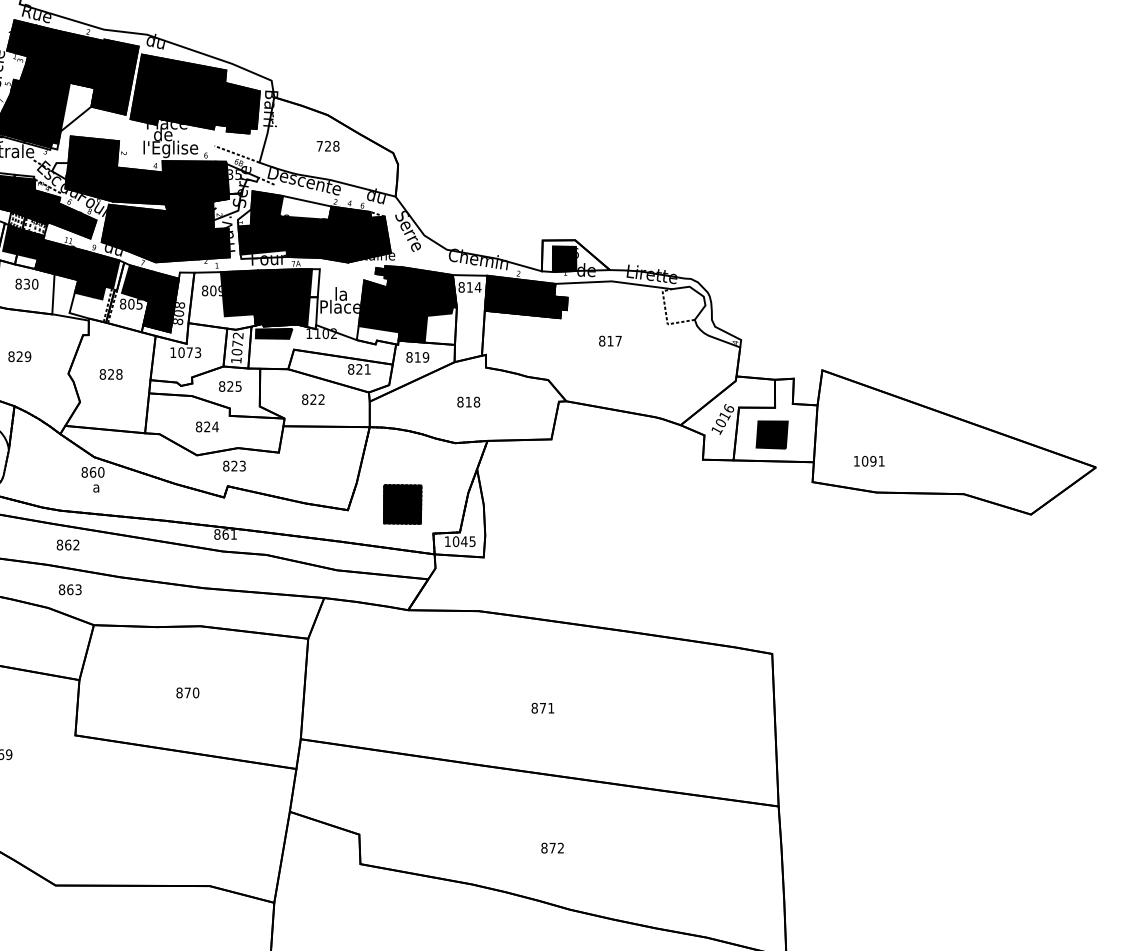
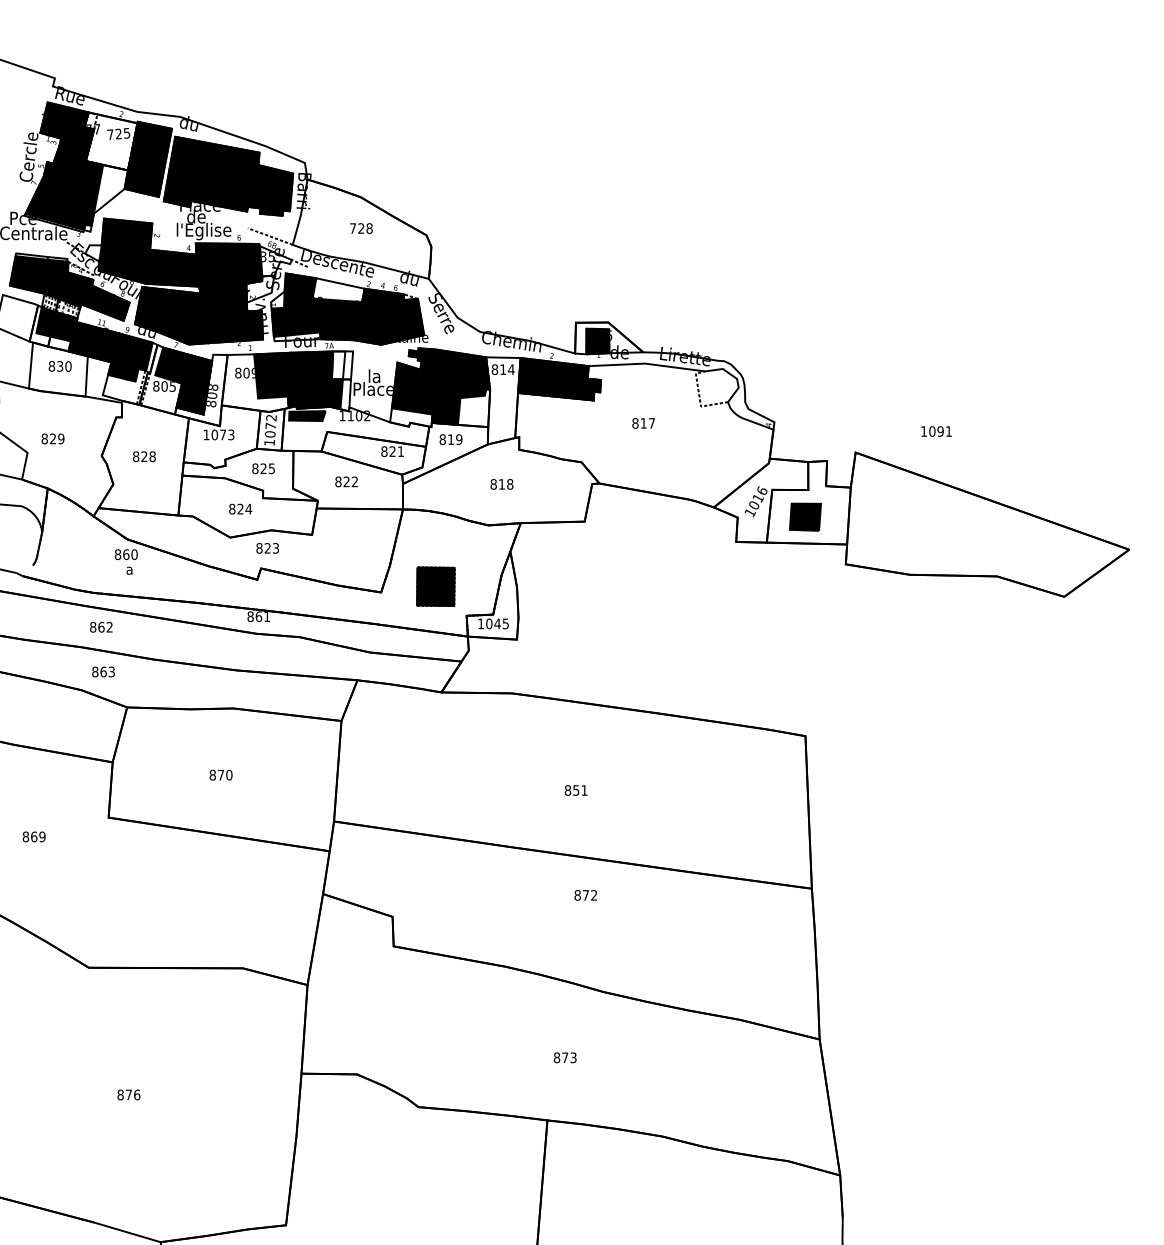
fill: (77, 59) -> (110, 141), removed
fill: (305, 283) -> (338, 365), removed
text: (869, 461) -> (936, 431), moved
text: (543, 708) -> (576, 790), 871 -> 851
text: (552, 848) -> (585, 895), moved

